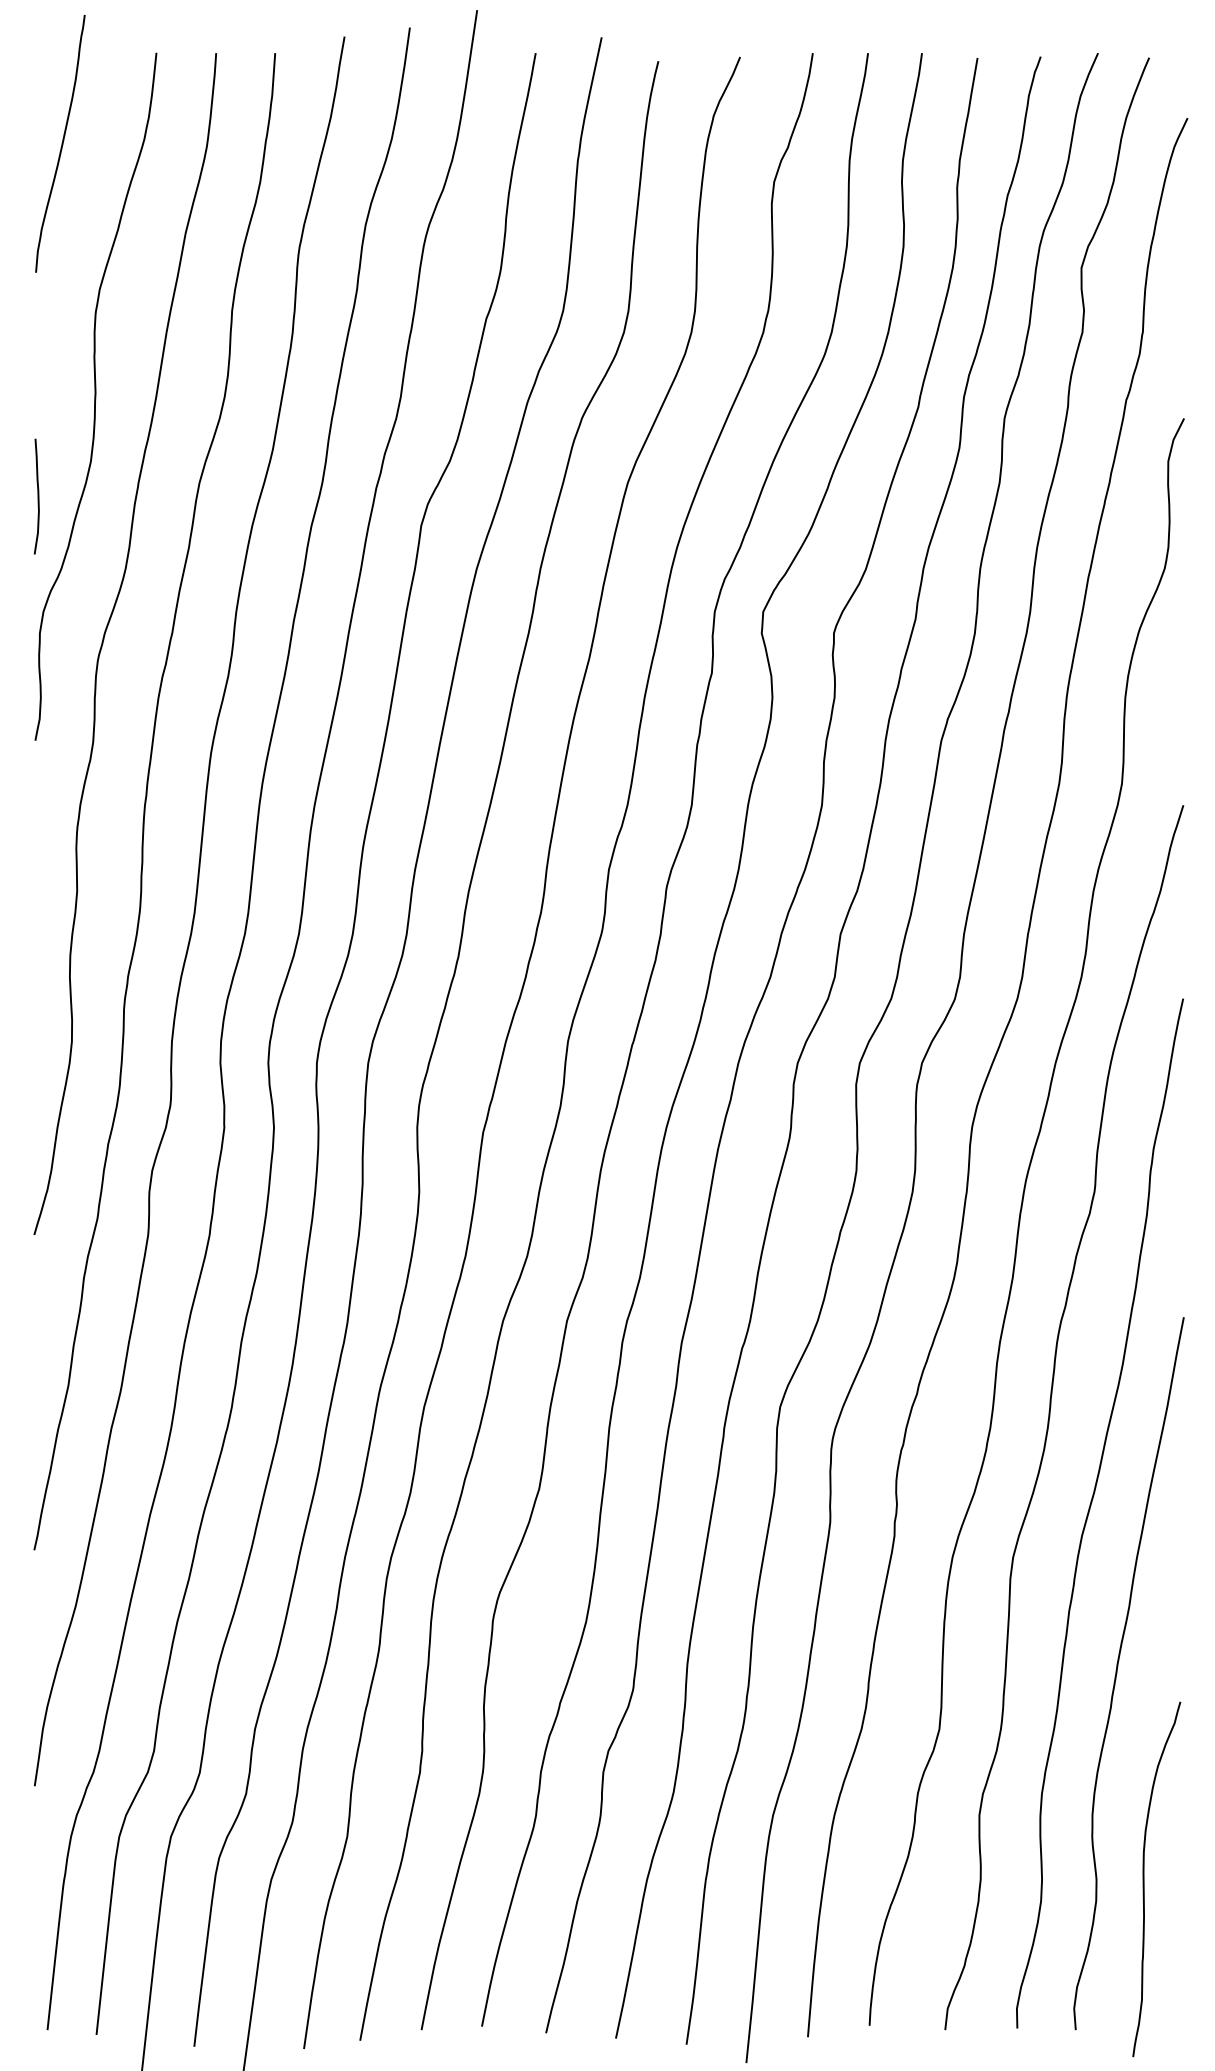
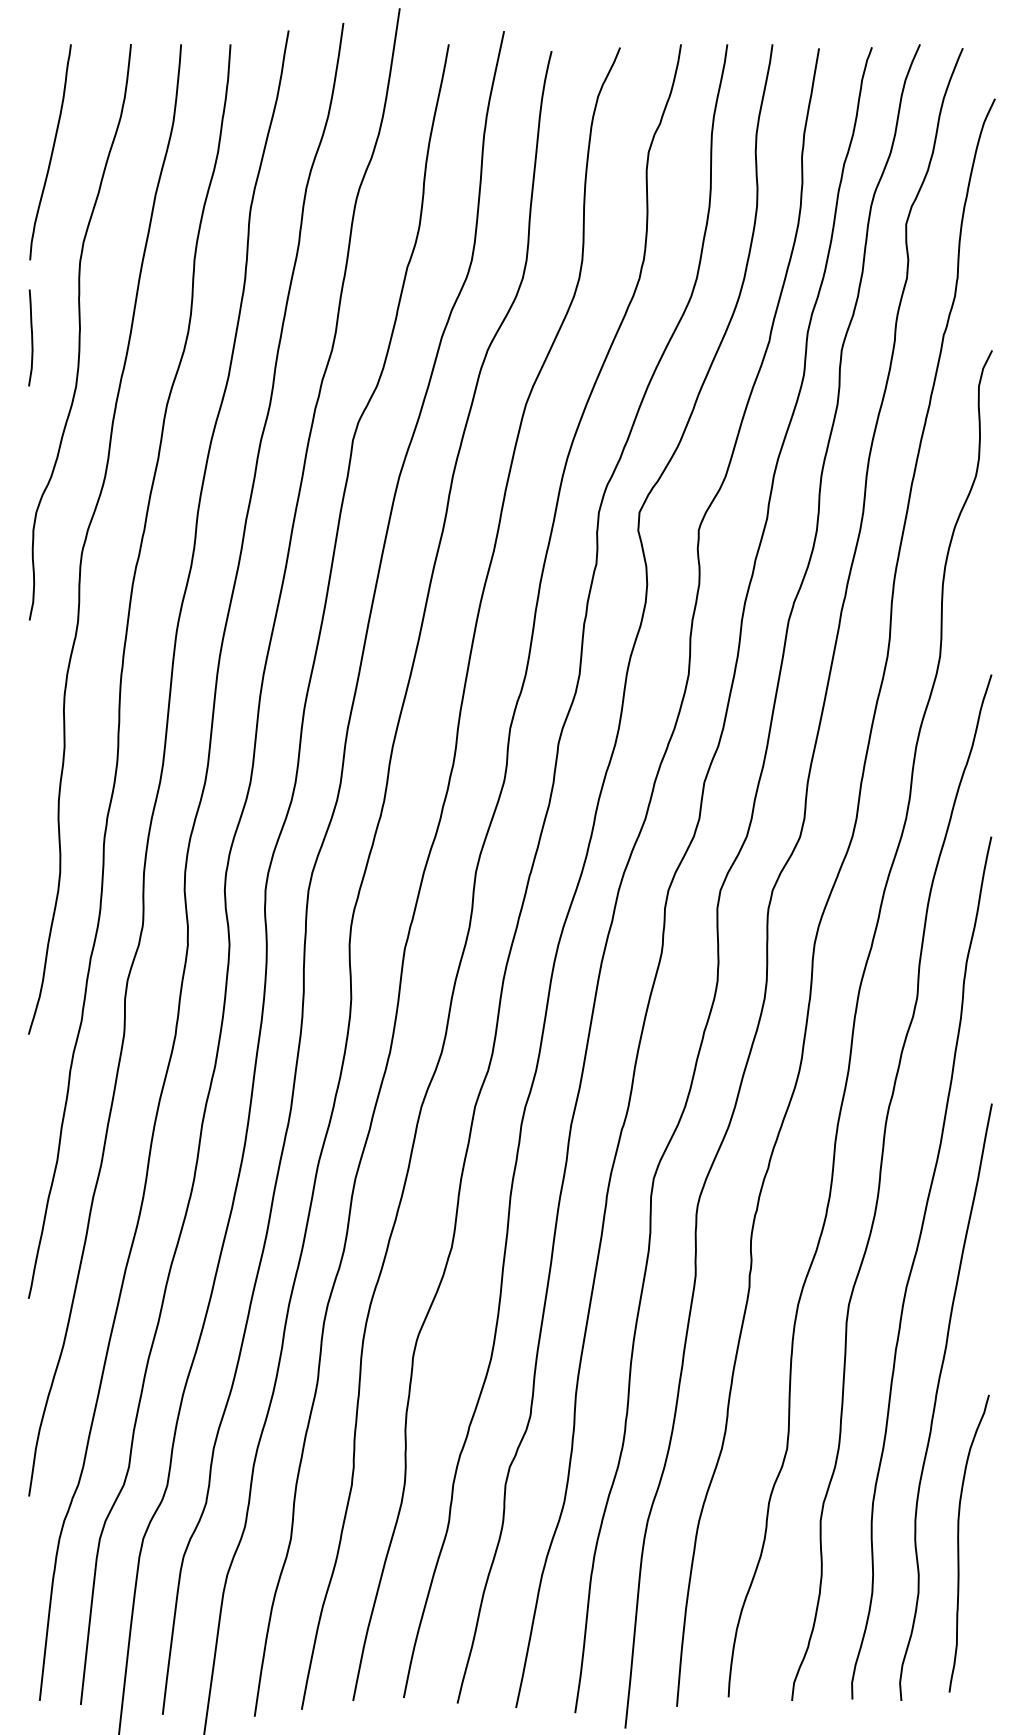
curve: (61, 144) -> (51, 152), moved
curve: (37, 496) -> (31, 337), moved
curve: (1145, 1879) -> (959, 1543), moved

